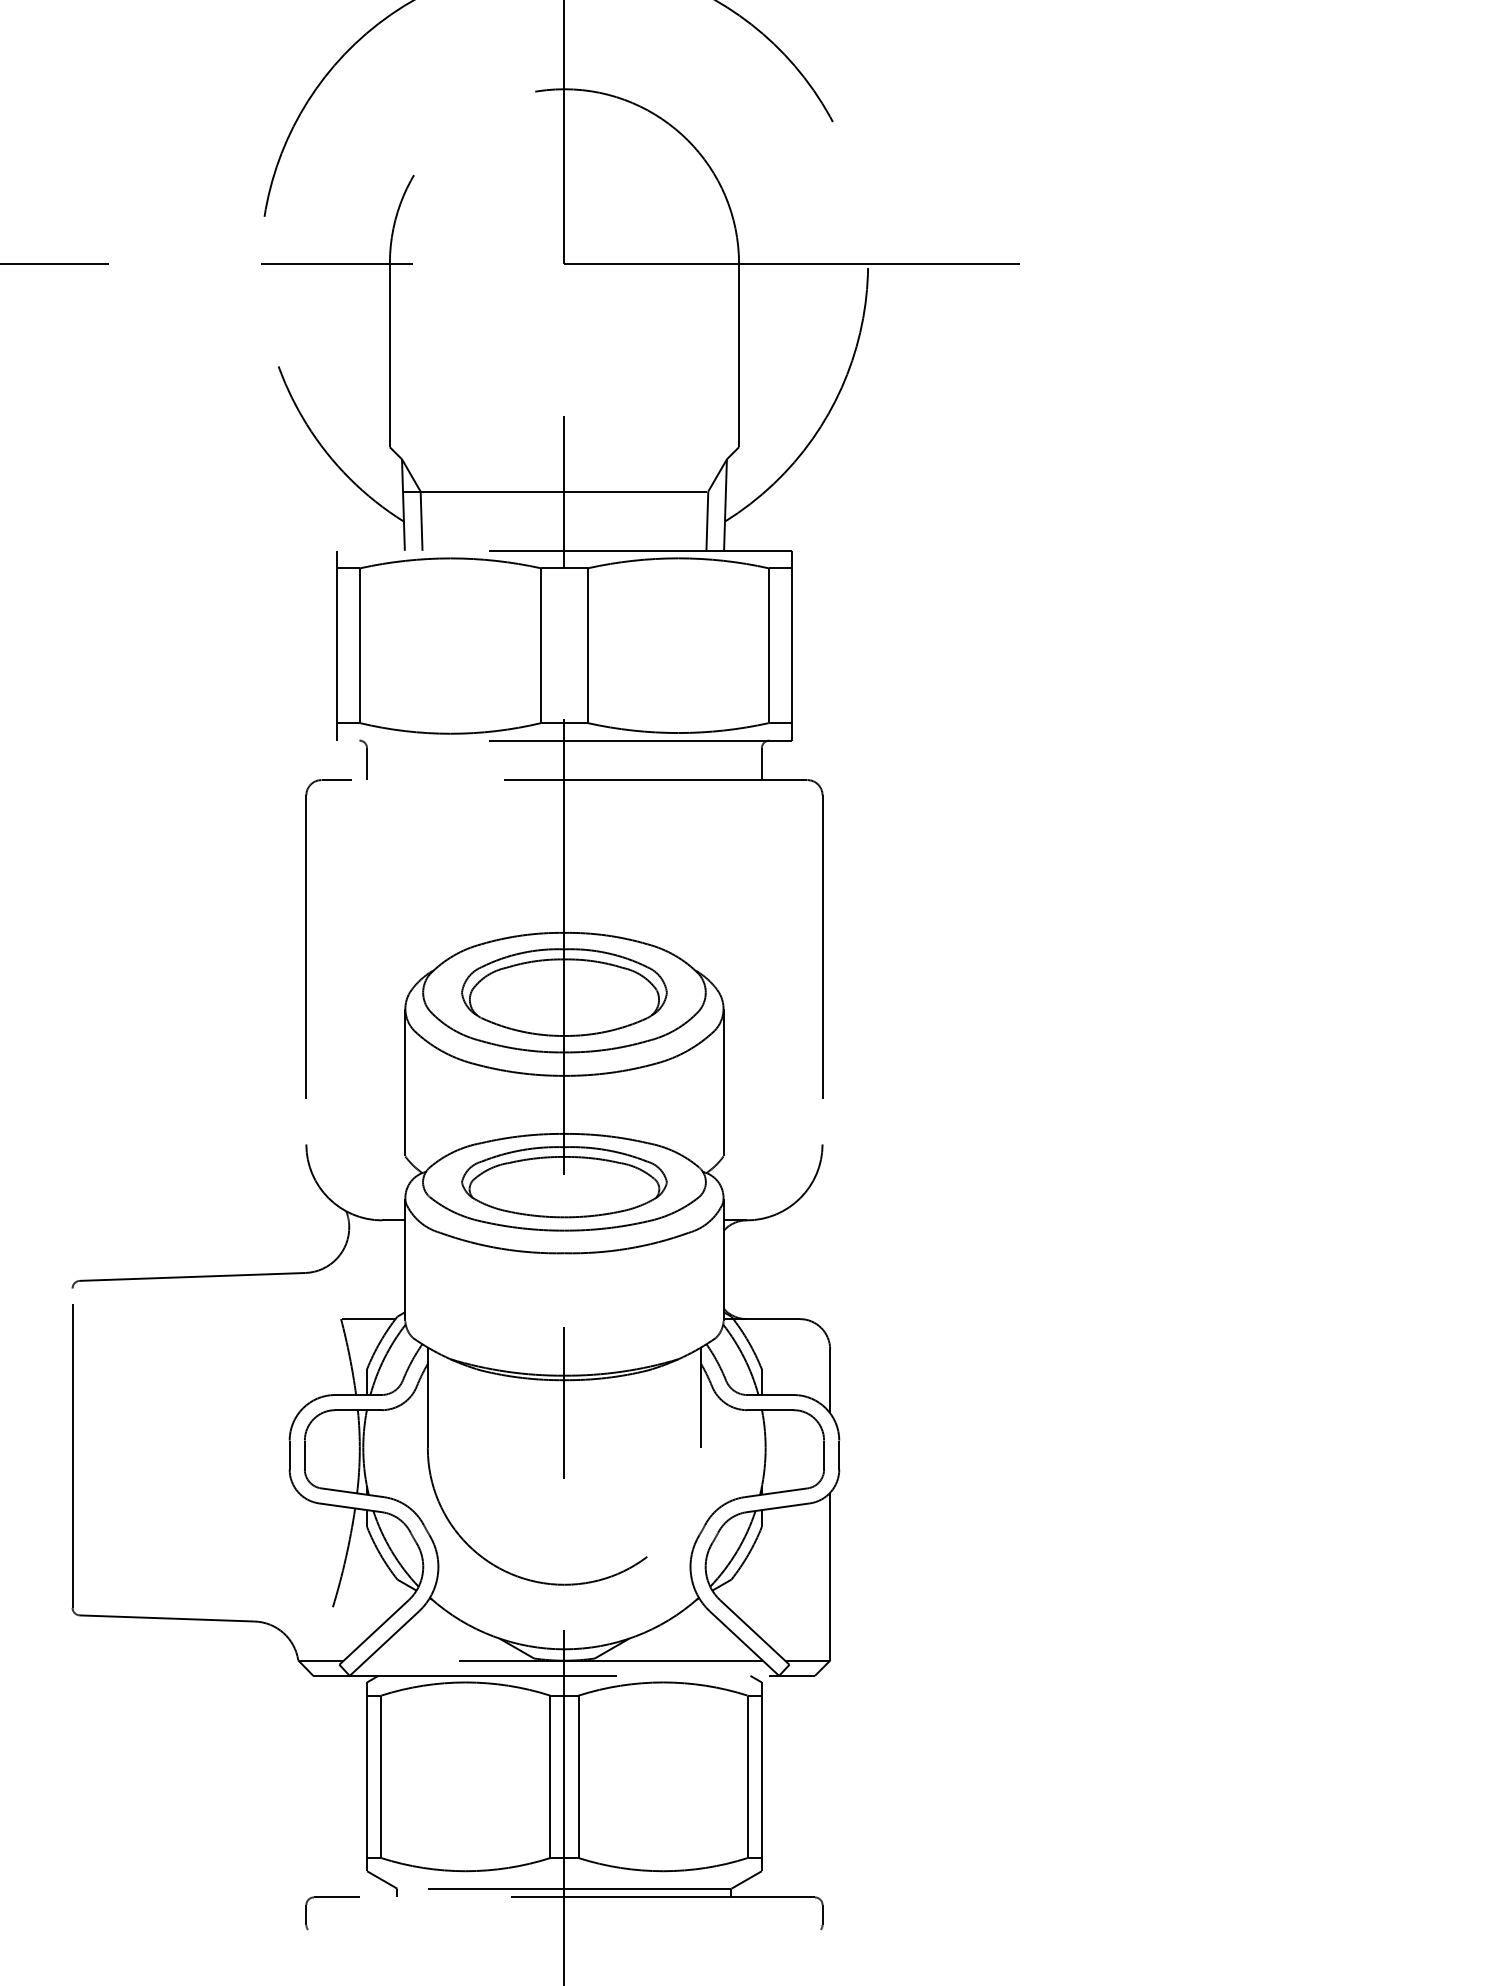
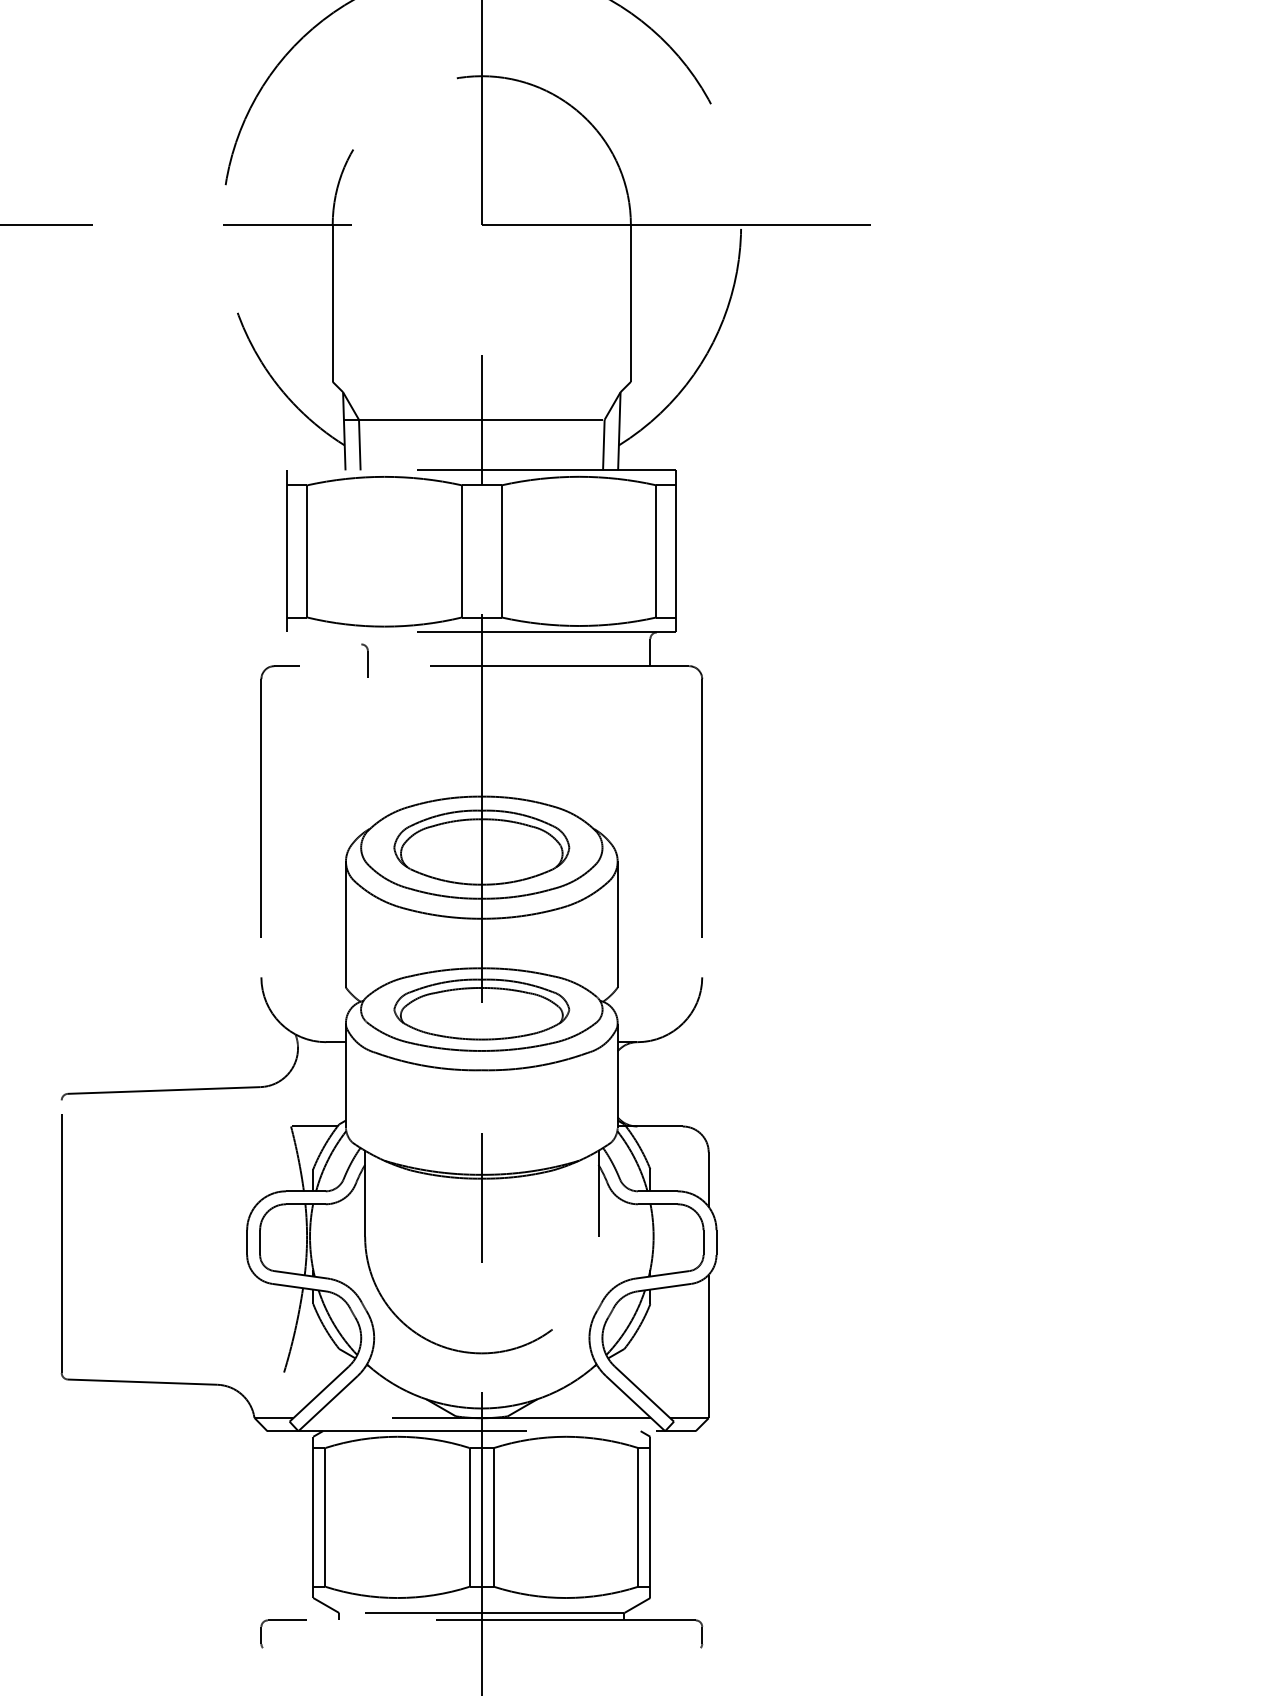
part: (363, 759) -> (364, 660), moved

